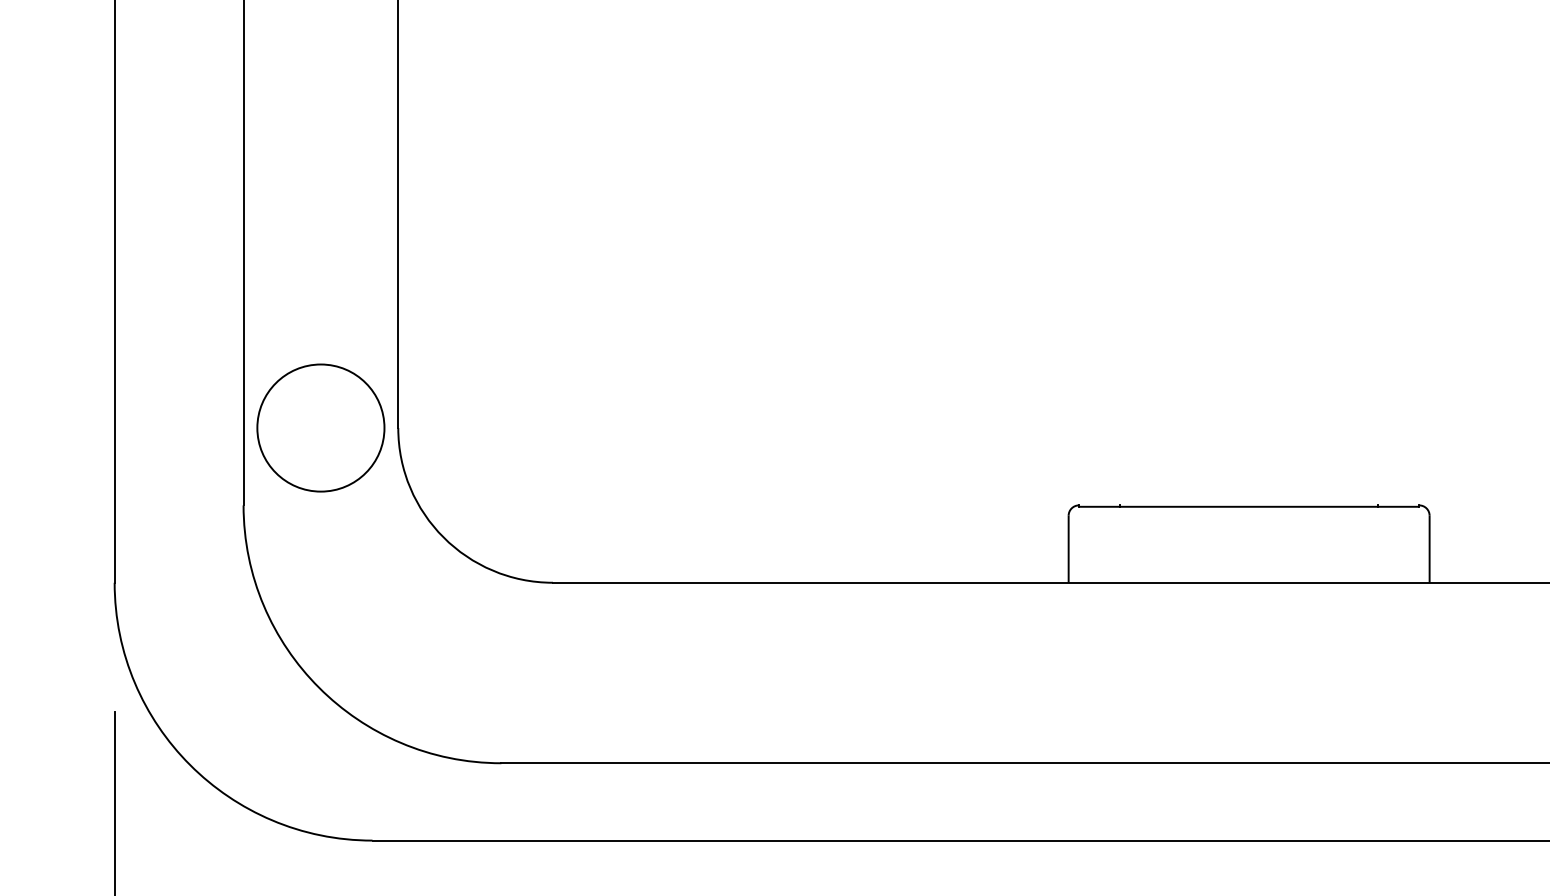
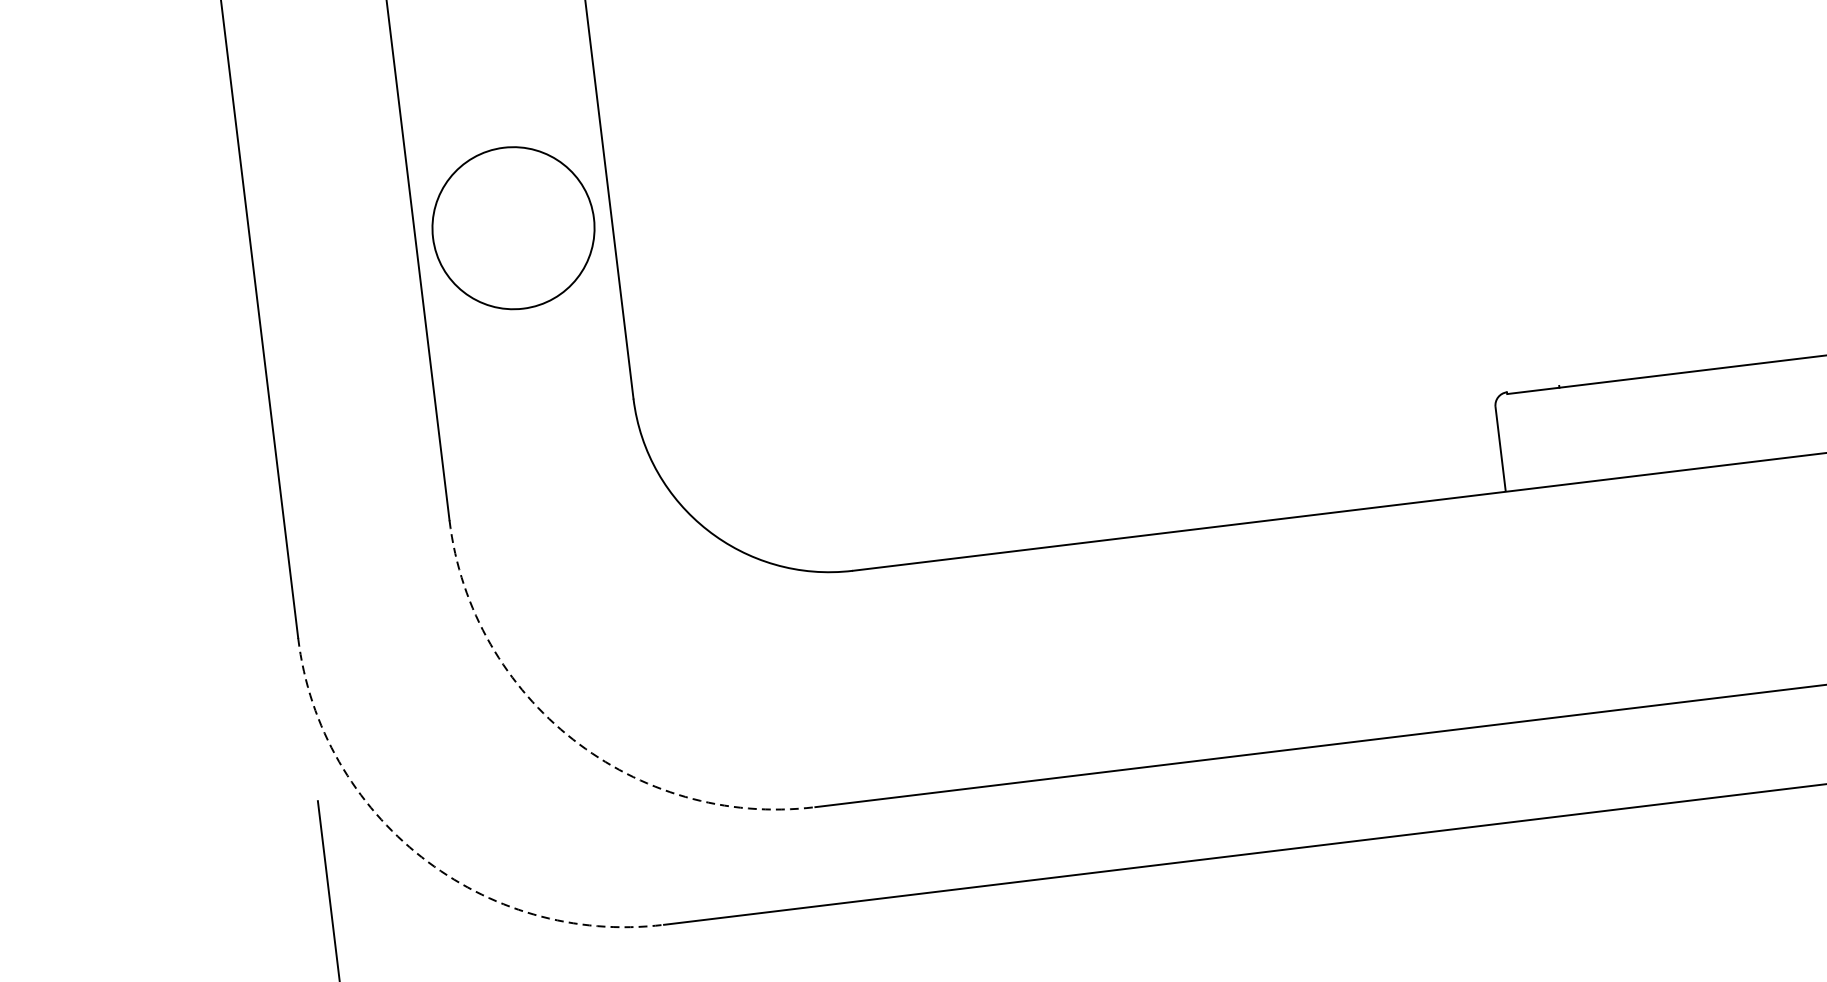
circle: (320, 427) -> (512, 227), moved
arc: (319, 687) -> (573, 739), solid -> dashed
arc: (190, 765) -> (422, 857), solid -> dashed

